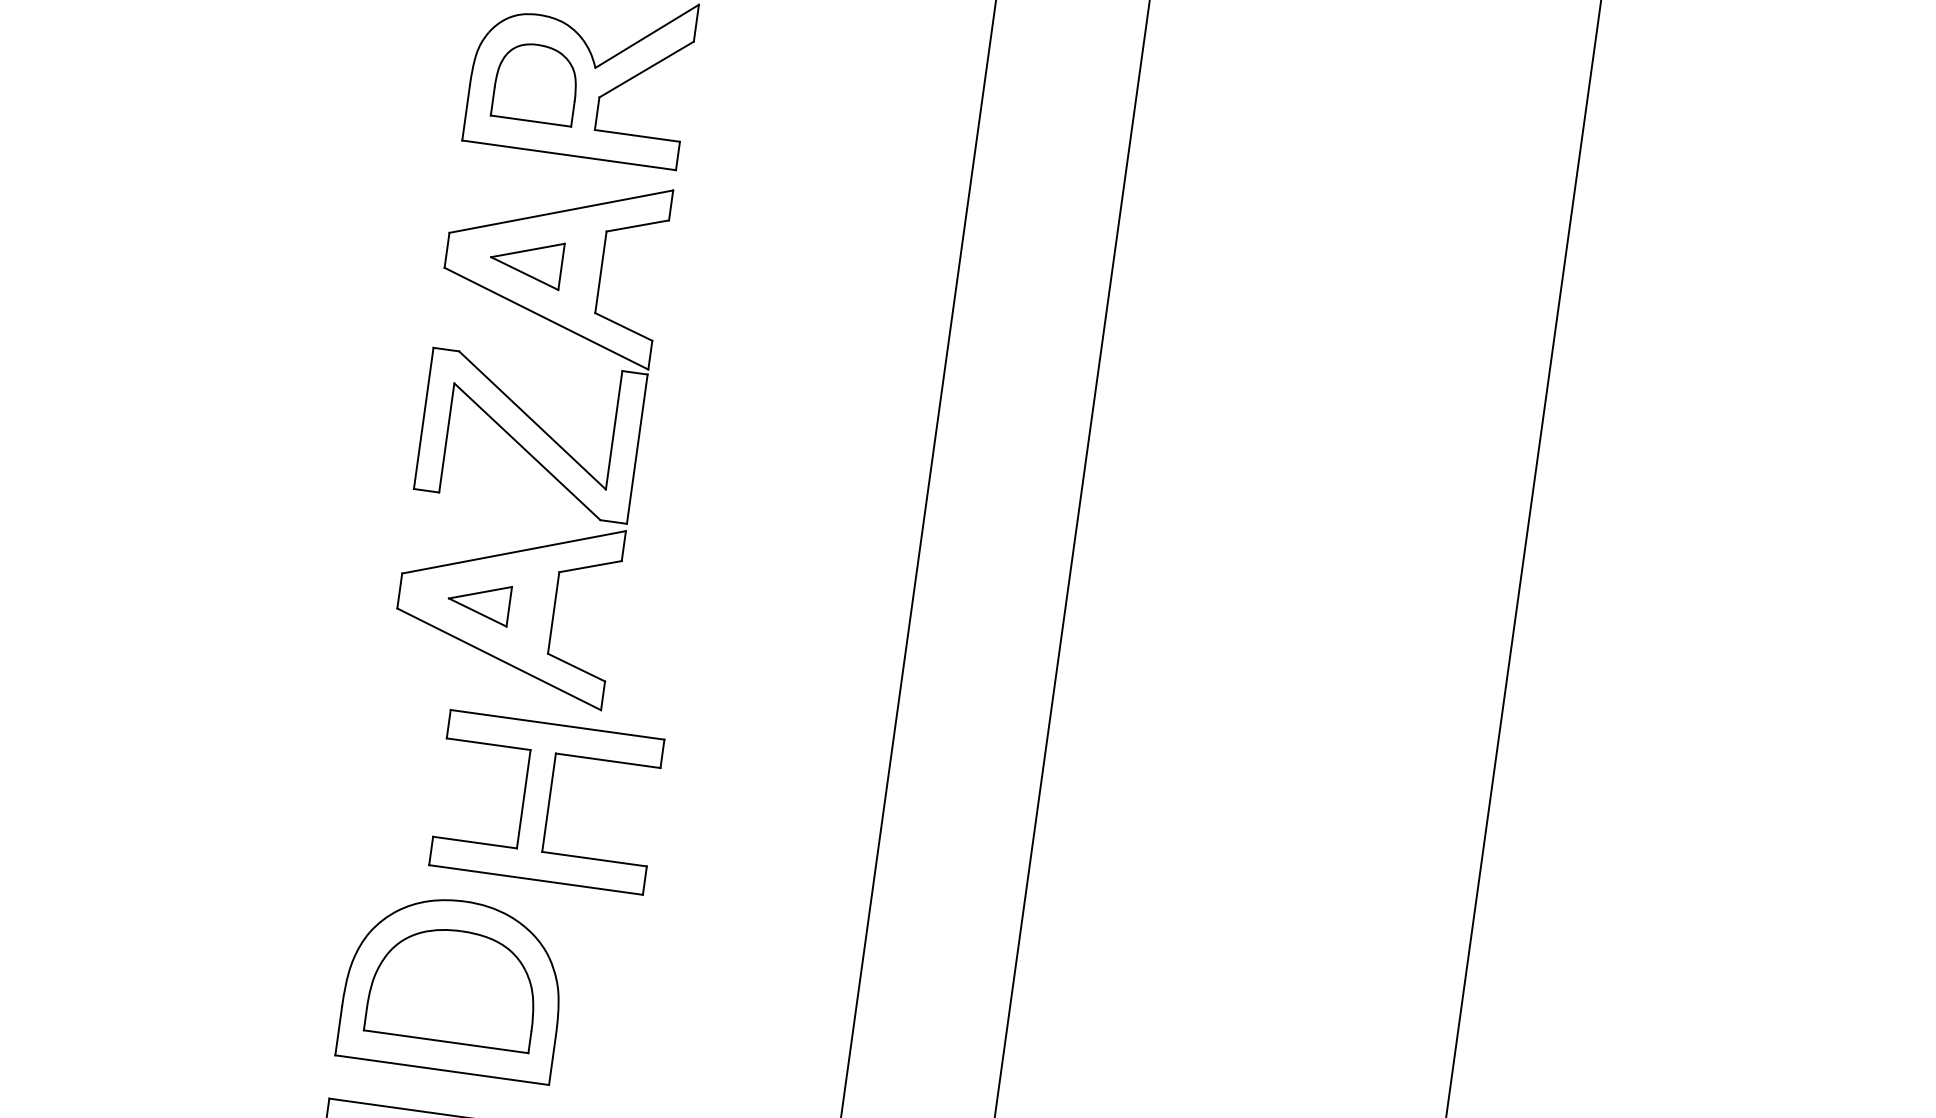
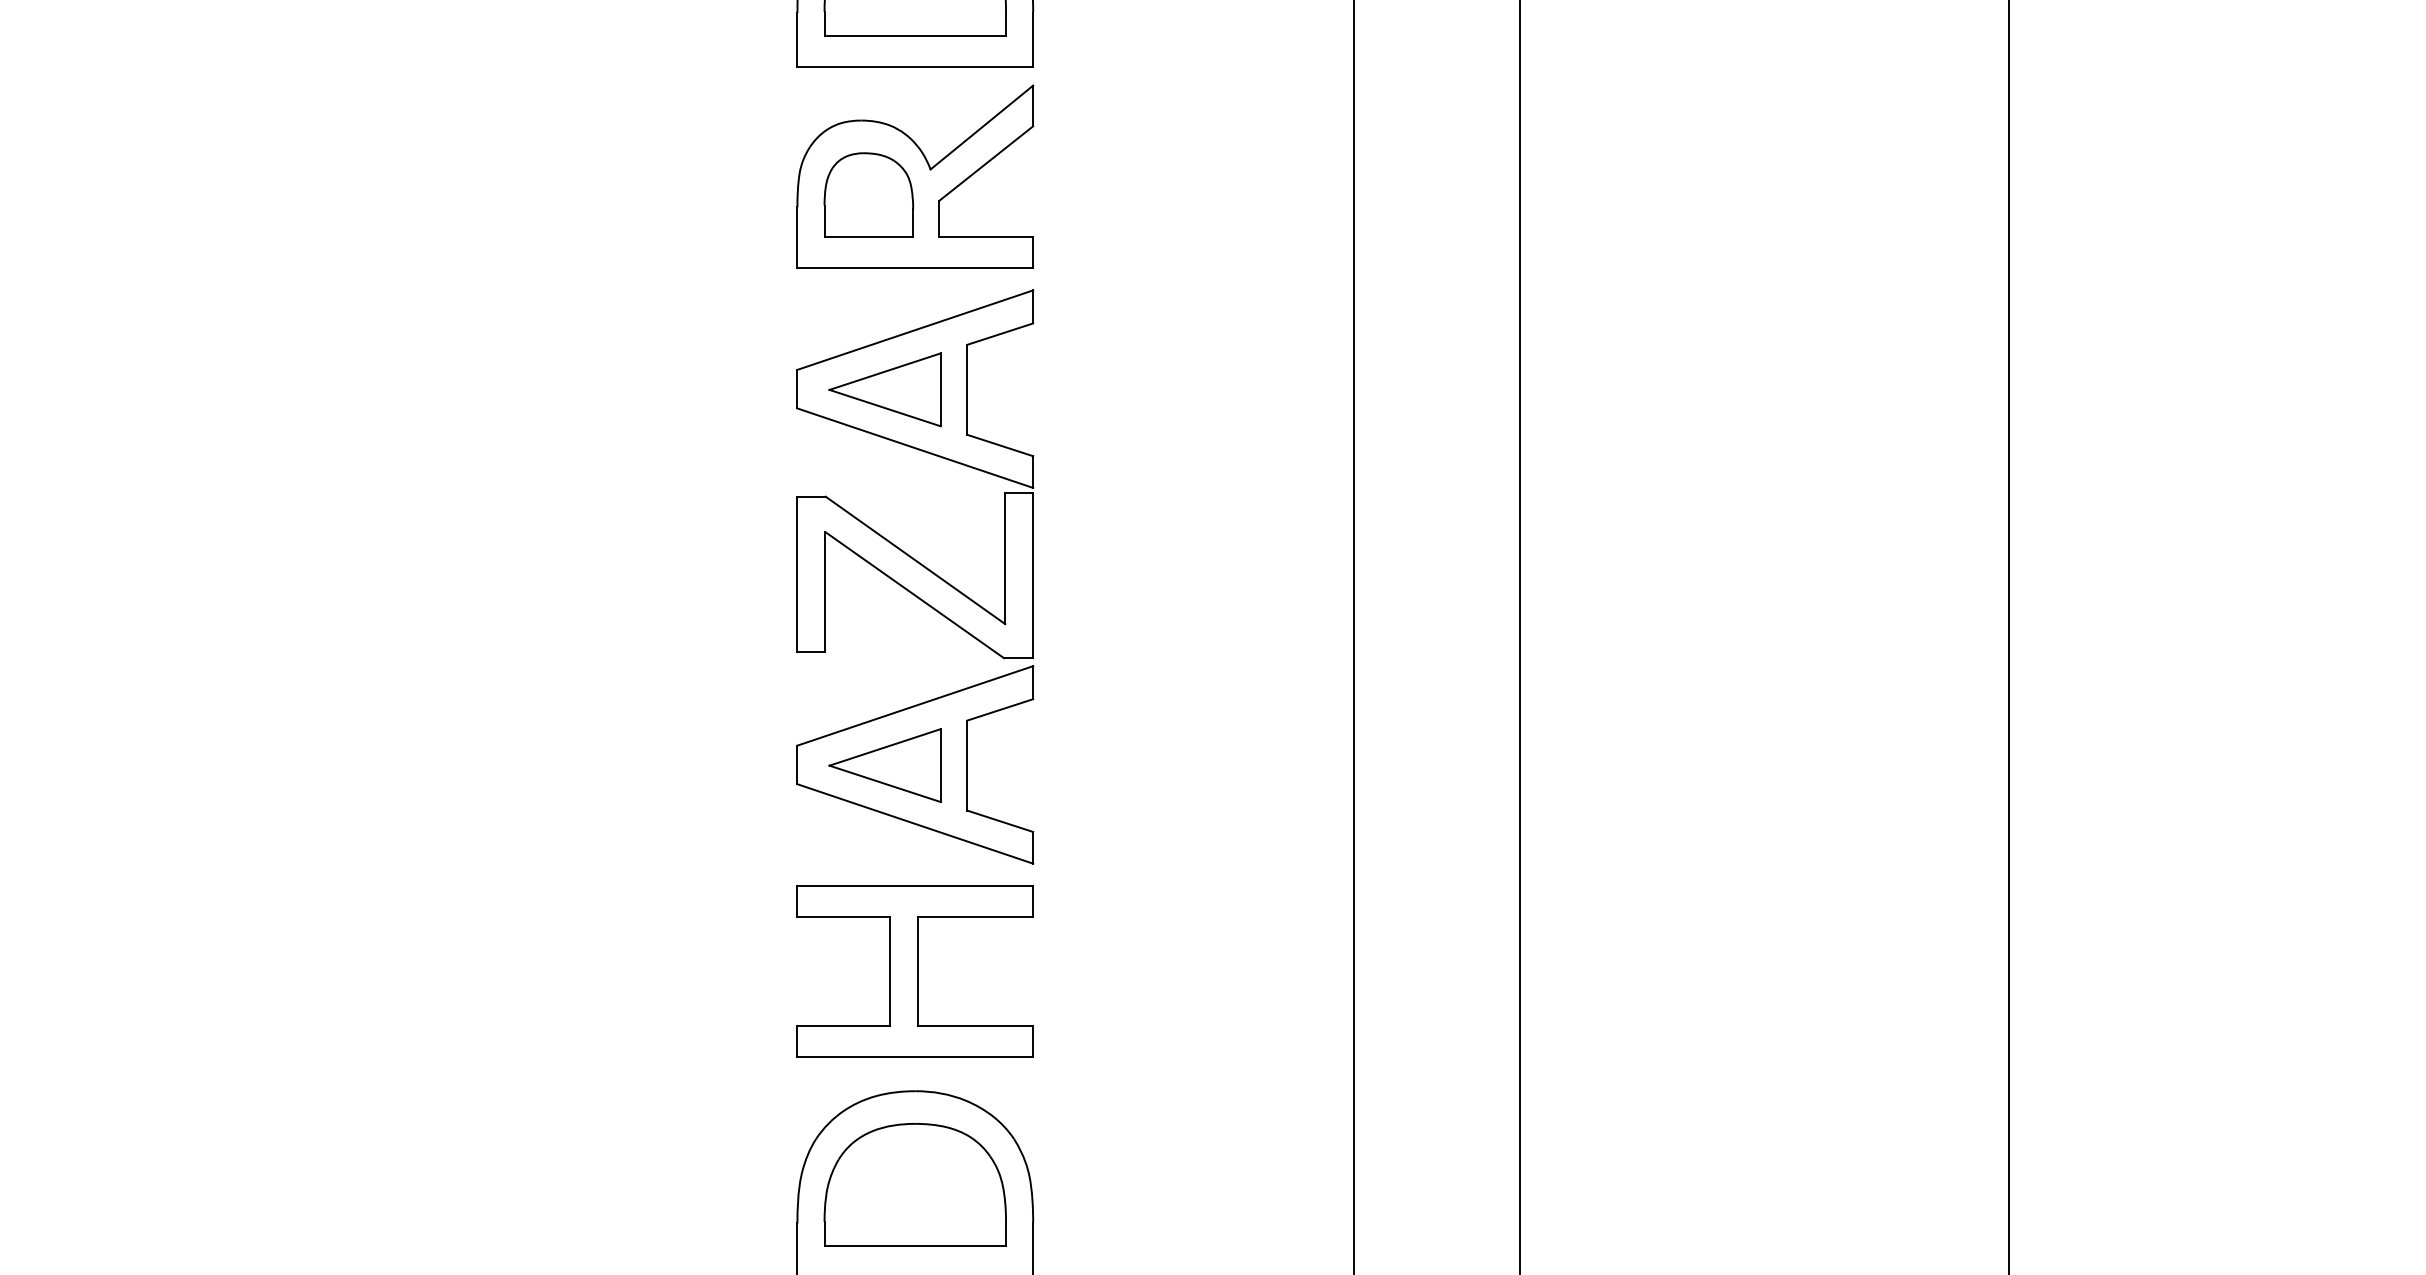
part: (525, 261) -> (884, 389), size x1.43
part: (478, 602) -> (884, 765), size x1.67
part: (546, 802) -> (914, 971), moved

